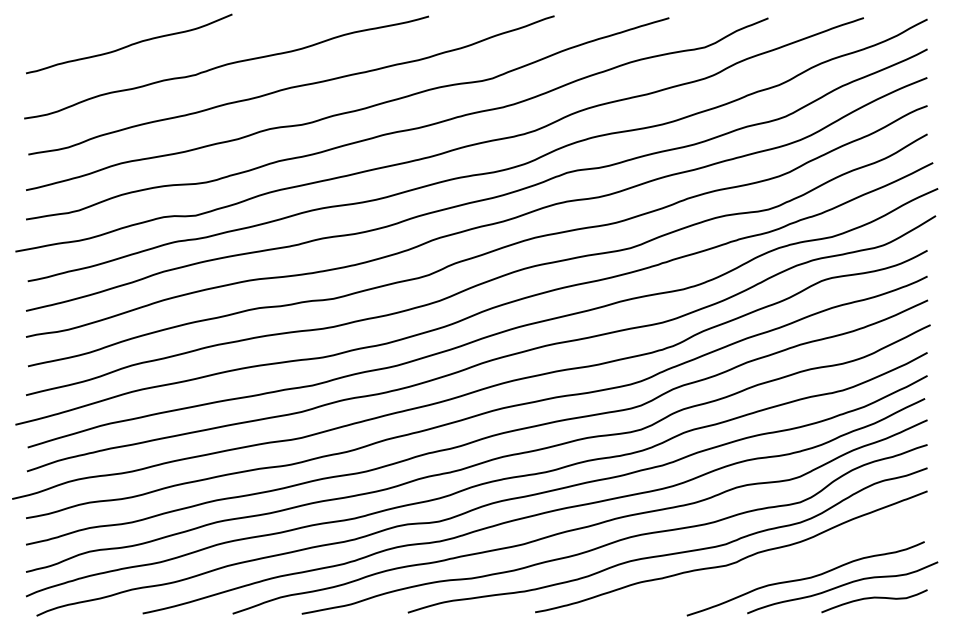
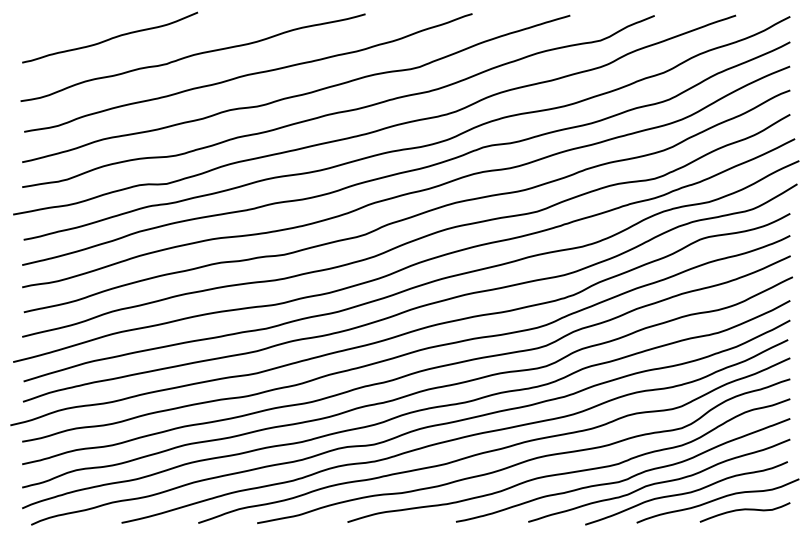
curve: (775, 564) -> (660, 481), added

